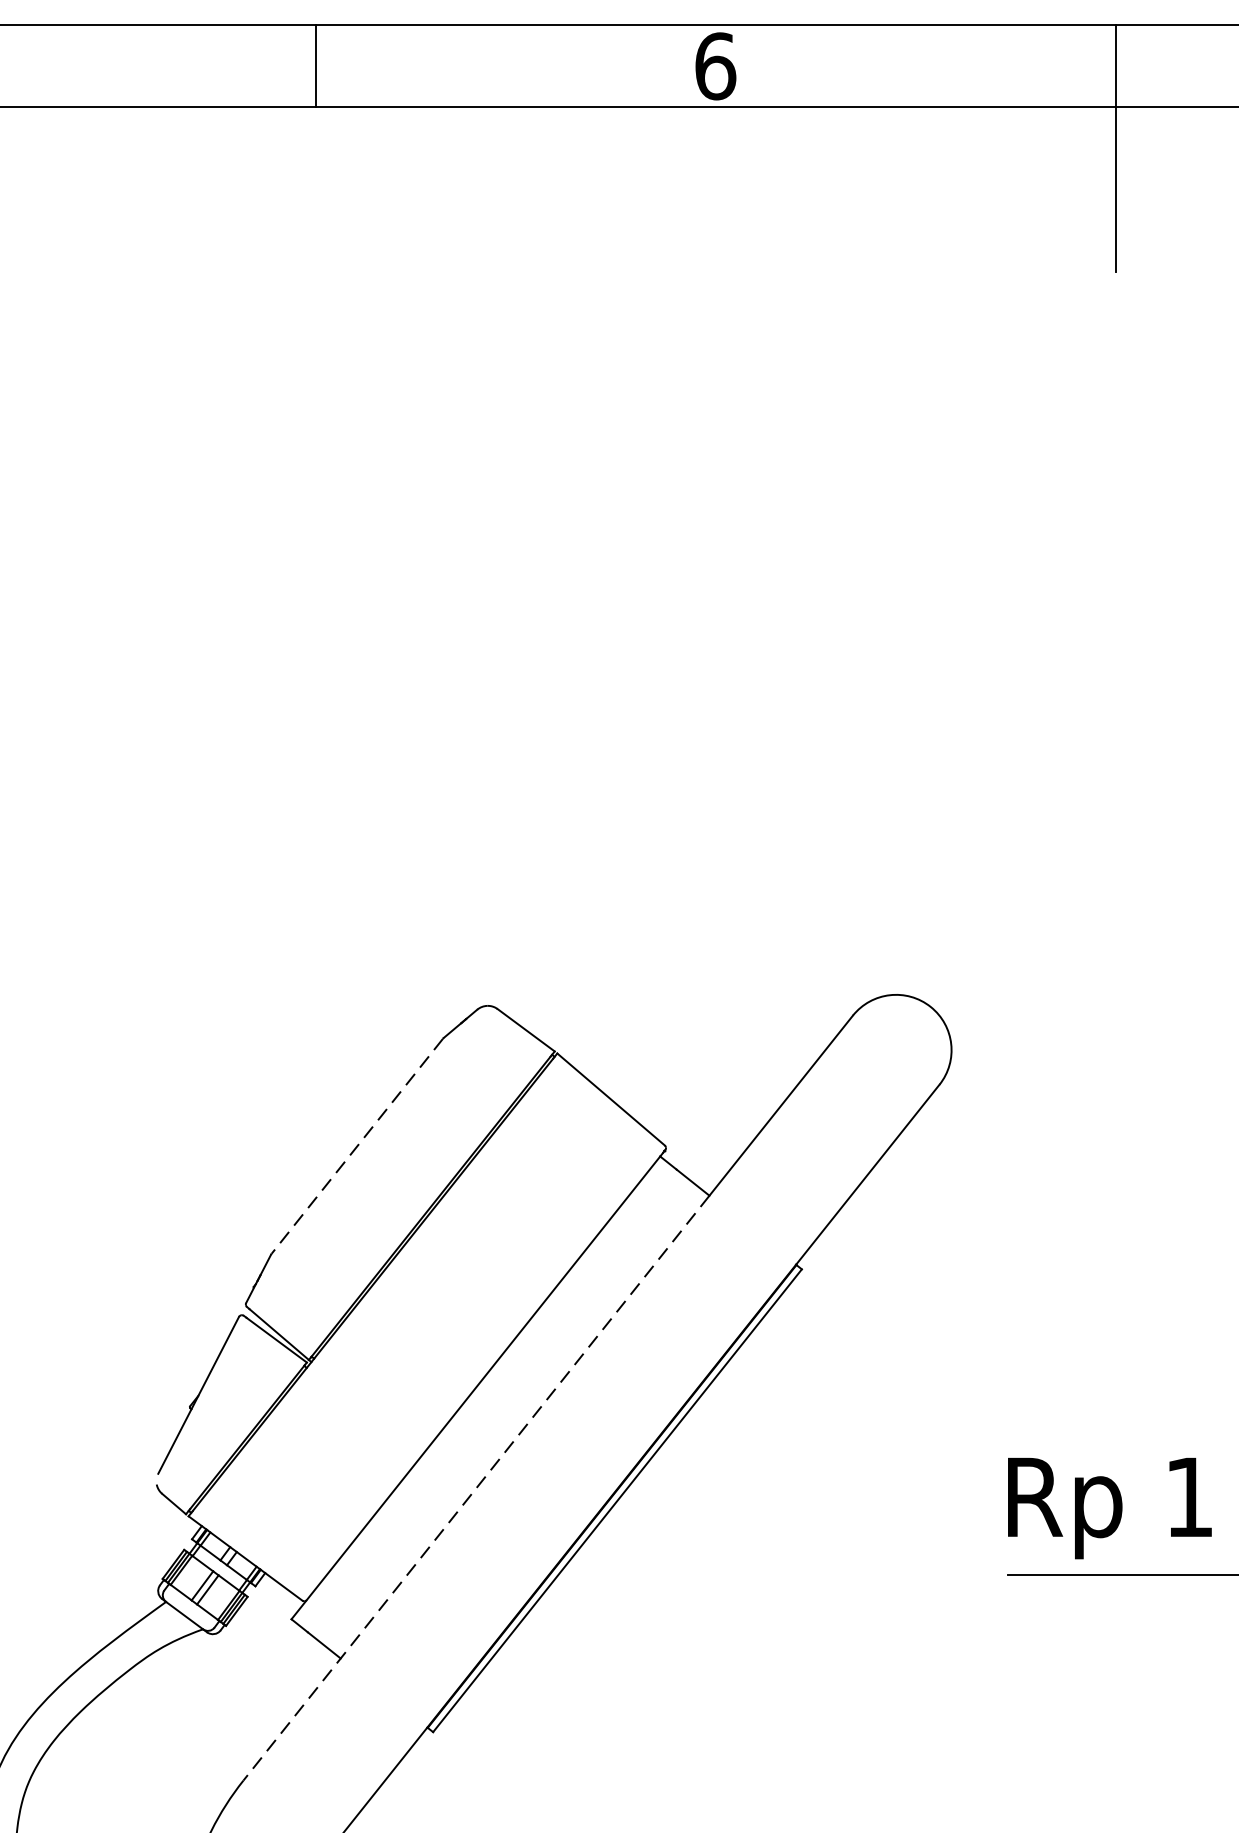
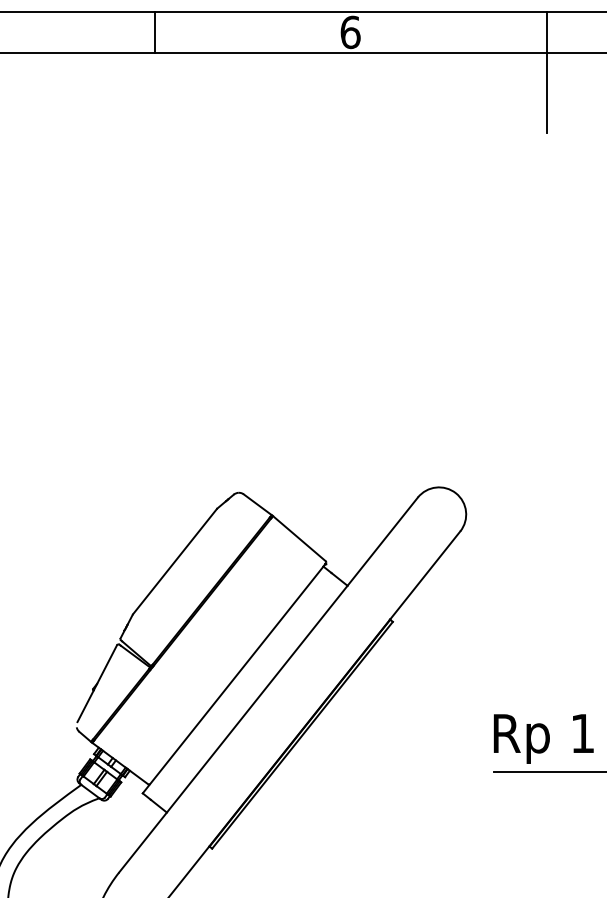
line: (356, 1148) -> (174, 562), dashed -> solid
line: (476, 1488) -> (233, 729), dashed -> solid

